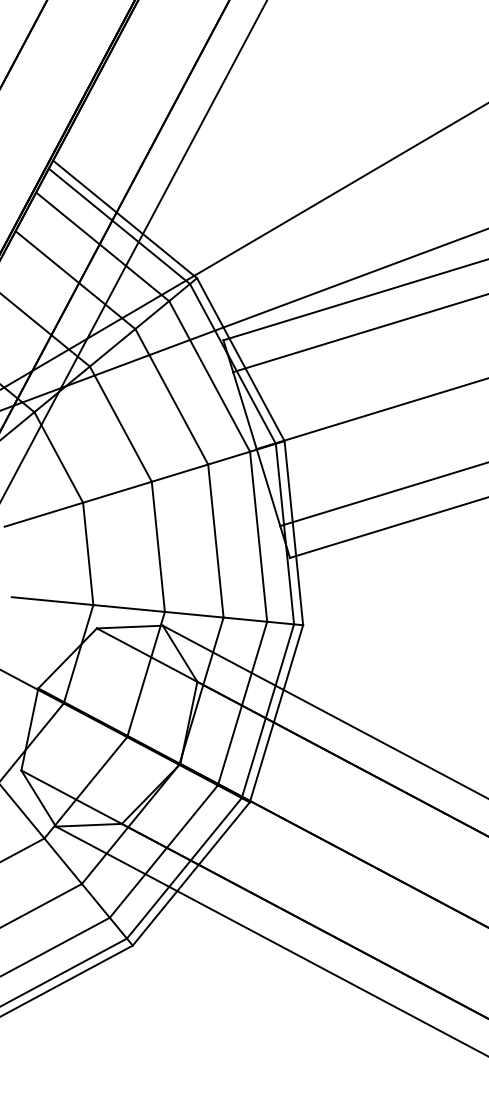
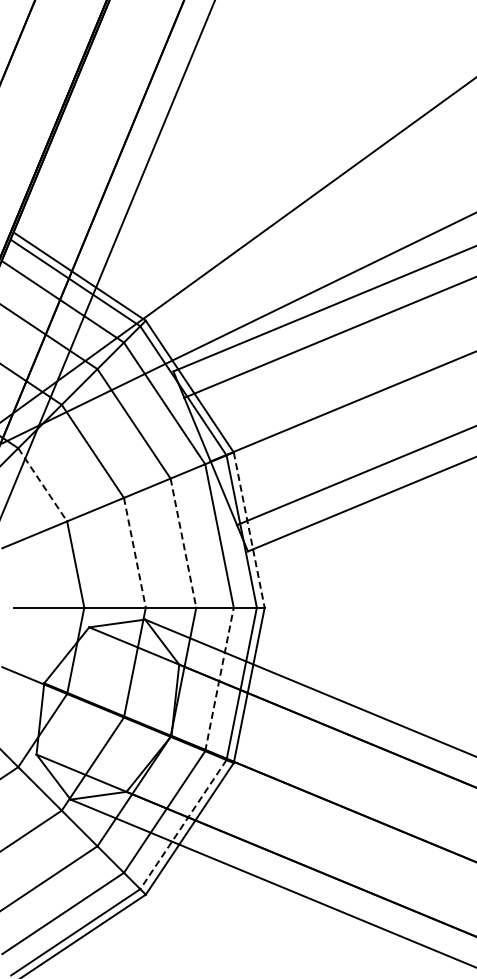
line: (58, 457) -> (42, 484), solid -> dashed
line: (294, 533) -> (249, 530), solid -> dashed
line: (215, 541) -> (183, 543), solid -> dashed
line: (157, 546) -> (134, 552), solid -> dashed
line: (242, 702) -> (219, 678), solid -> dashed
line: (184, 868) -> (183, 824), solid -> dashed

